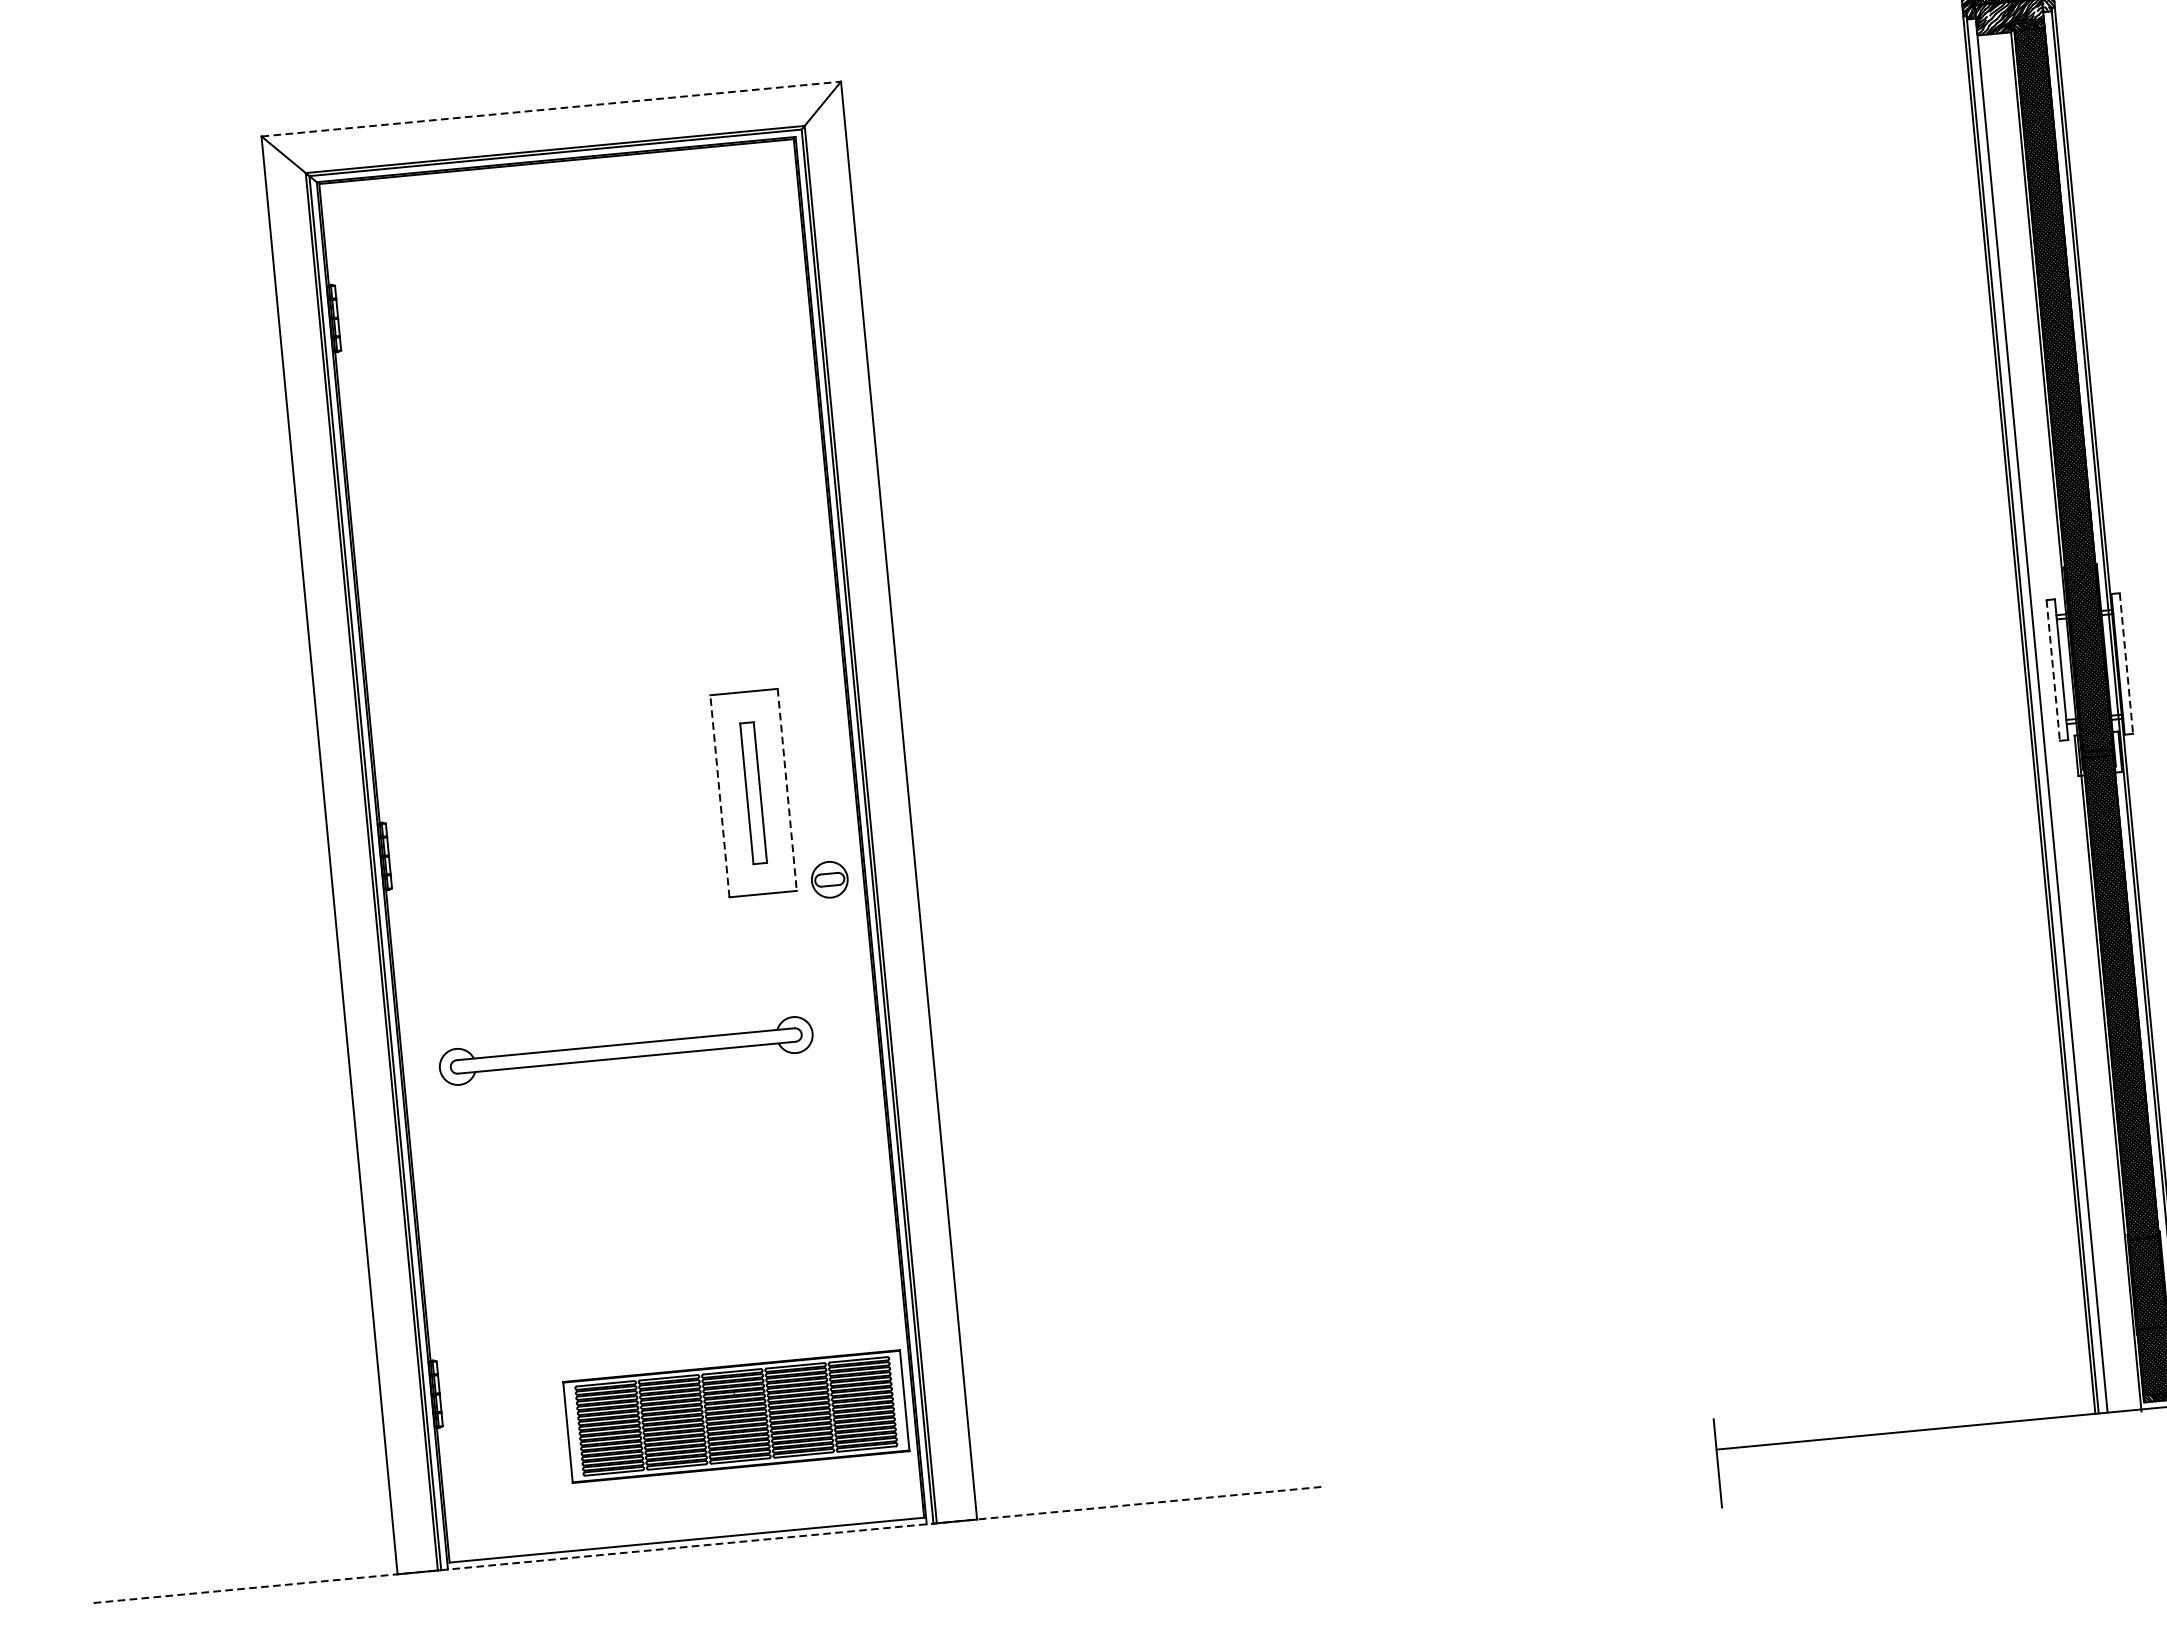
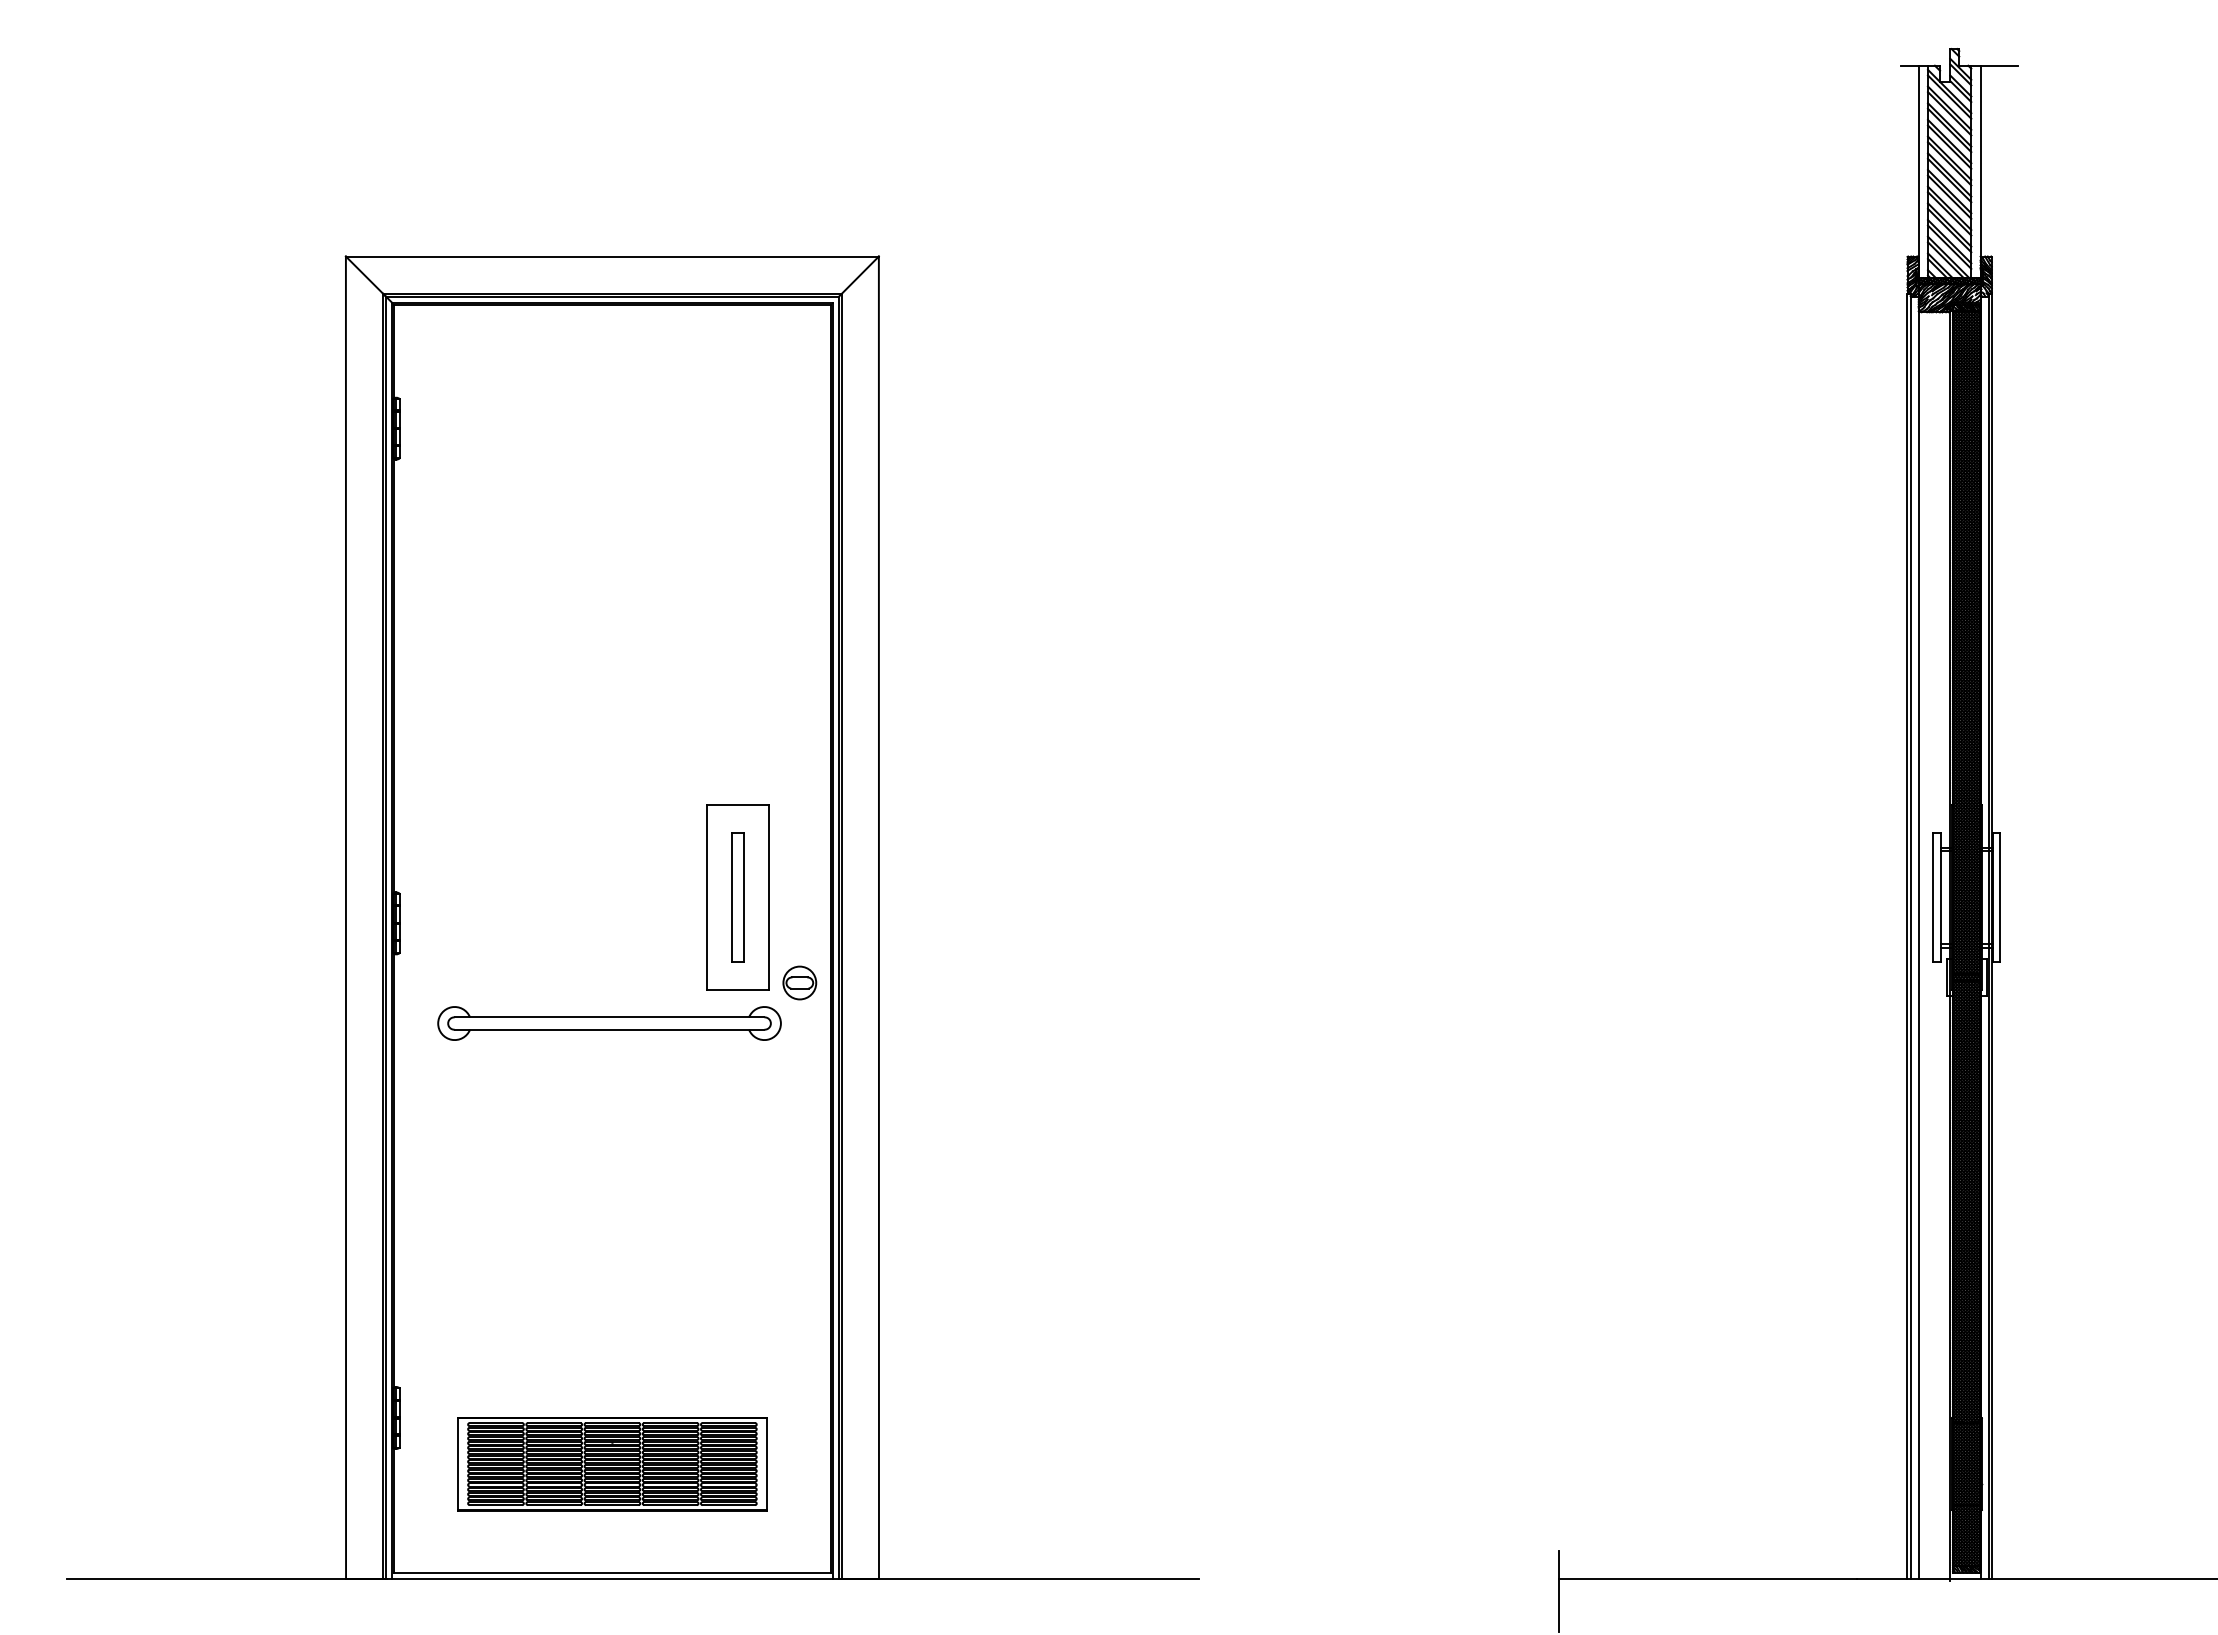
line: (551, 109) -> (612, 256), dashed -> solid
line: (2126, 663) -> (2000, 897), dashed -> solid
line: (2053, 670) -> (1933, 897), dashed -> solid
line: (786, 790) -> (768, 897), dashed -> solid
line: (719, 796) -> (706, 897), dashed -> solid
part: (626, 1050) -> (609, 1023), moved
part: (736, 1416) -> (612, 1464), moved
line: (710, 1544) -> (633, 1578), dashed -> solid

